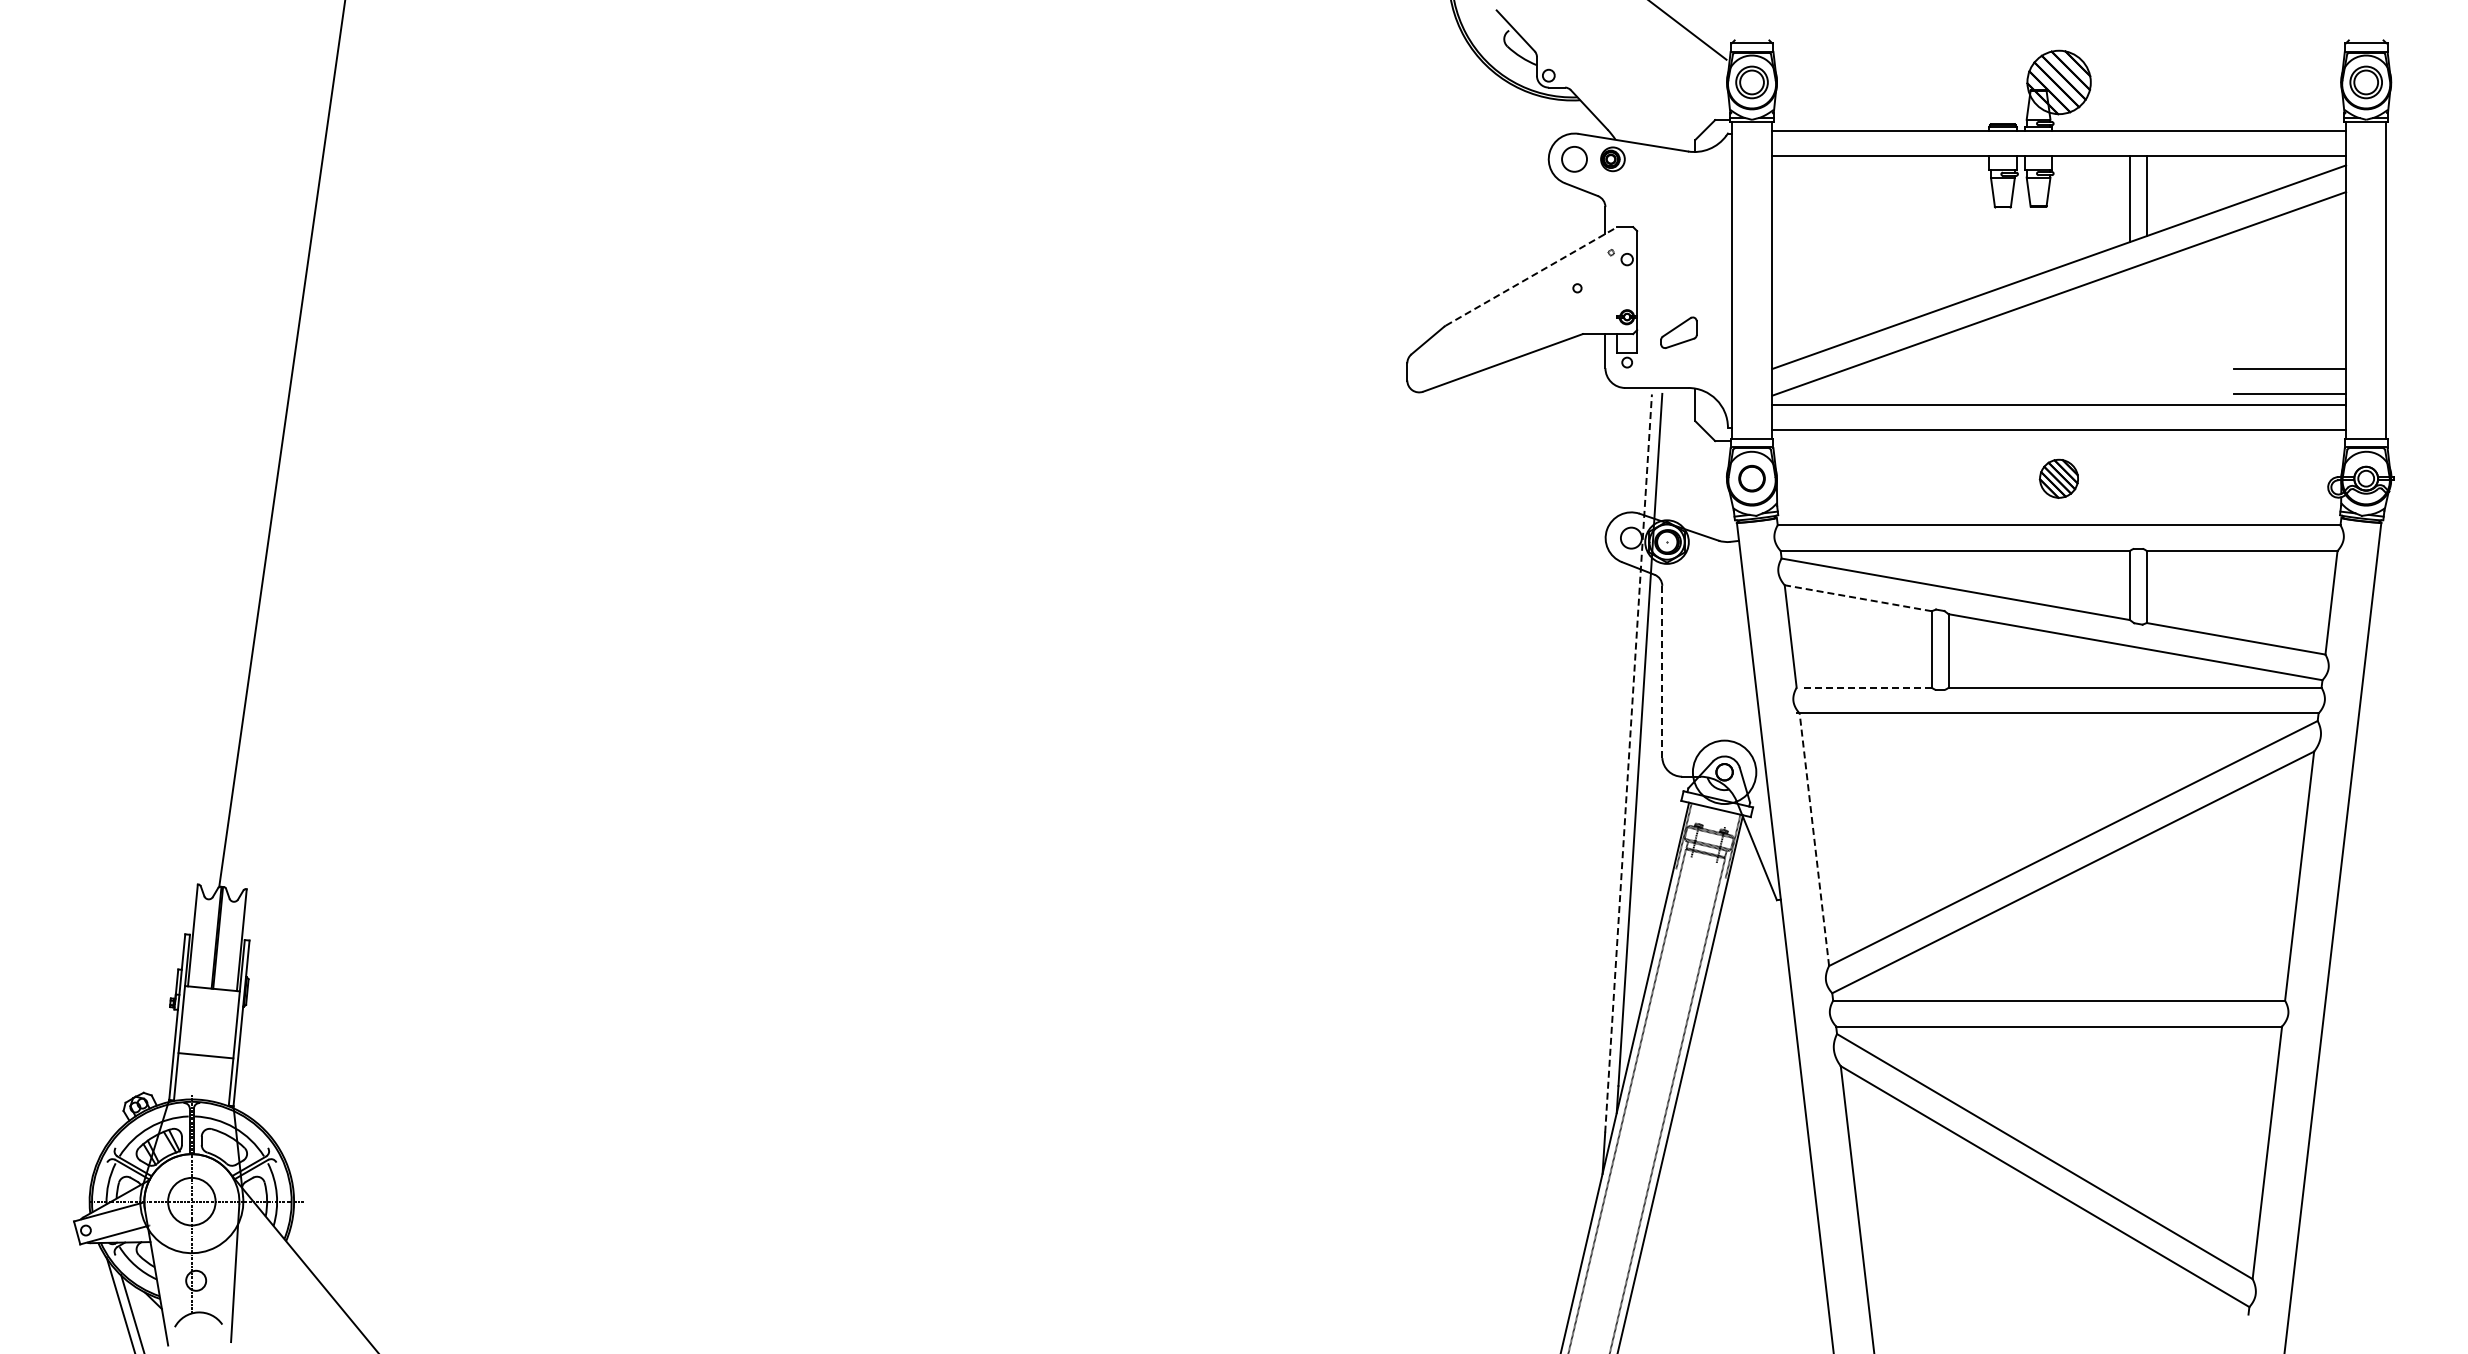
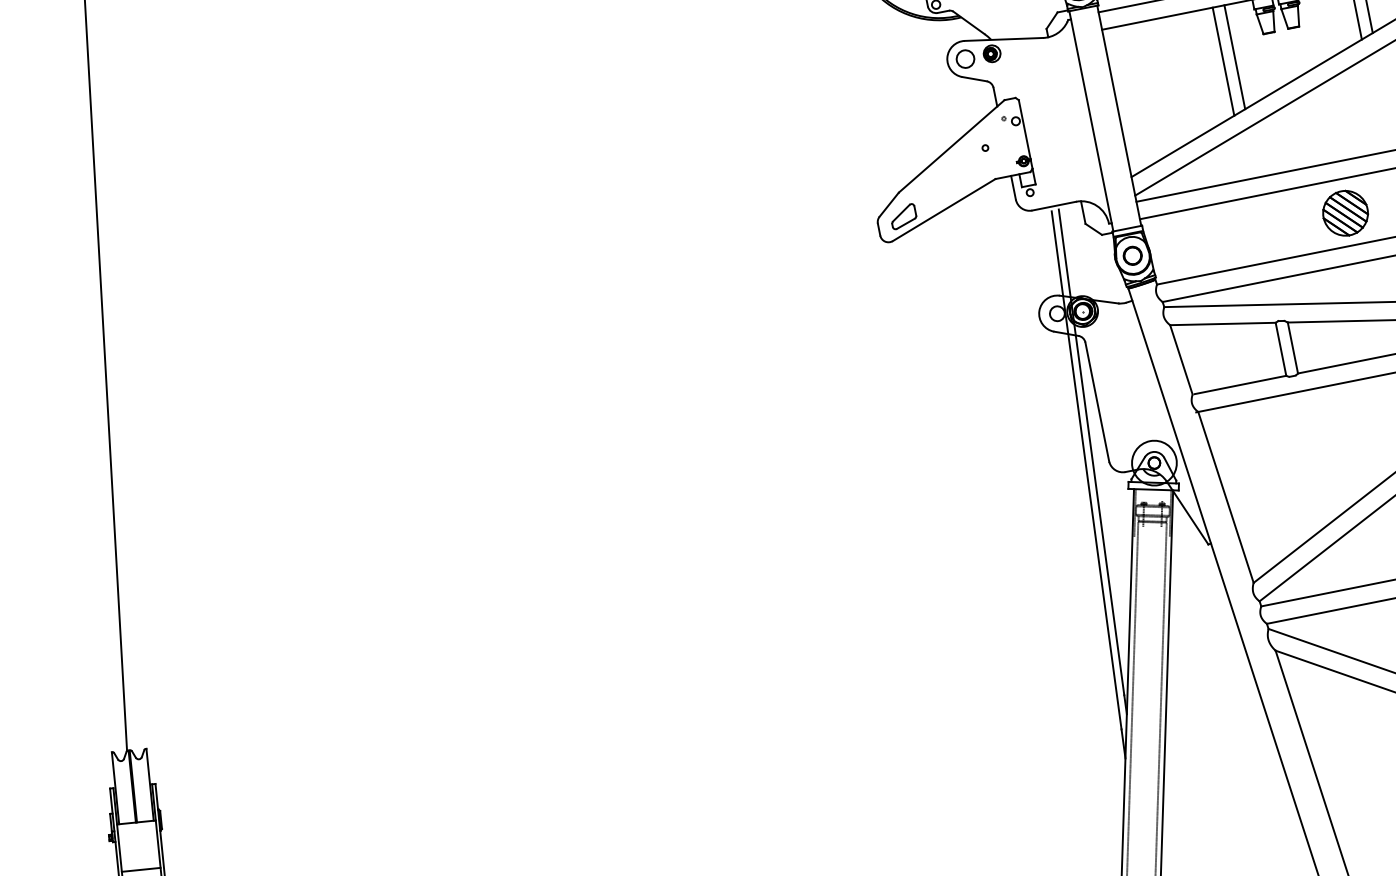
line: (1948, 231) -> (1234, 57), added
line: (1931, 234) -> (1223, 61), added
line: (1531, 276) -> (951, 146), dashed -> solid
part: (1678, 332) -> (903, 216), moved
part: (2058, 478) -> (1345, 213), size x1.67
line: (1858, 598) -> (1223, 324), dashed -> solid
line: (1662, 672) -> (1097, 402), dashed -> solid
line: (1865, 687) -> (1240, 384), dashed -> solid
line: (1628, 763) -> (1086, 470), dashed -> solid
line: (1814, 839) -> (1226, 497), dashed -> solid

